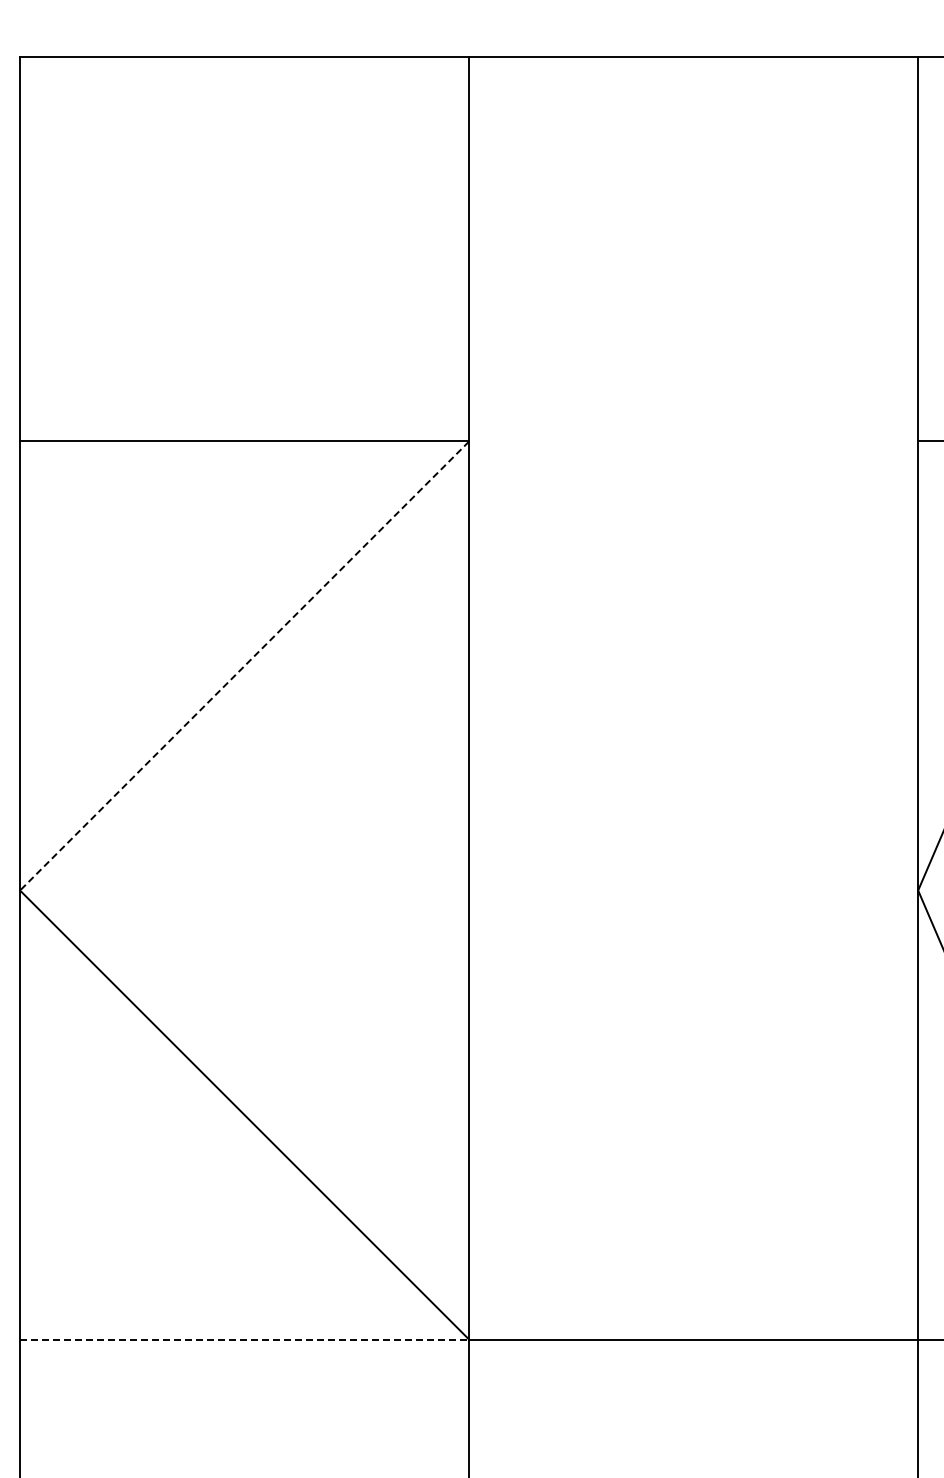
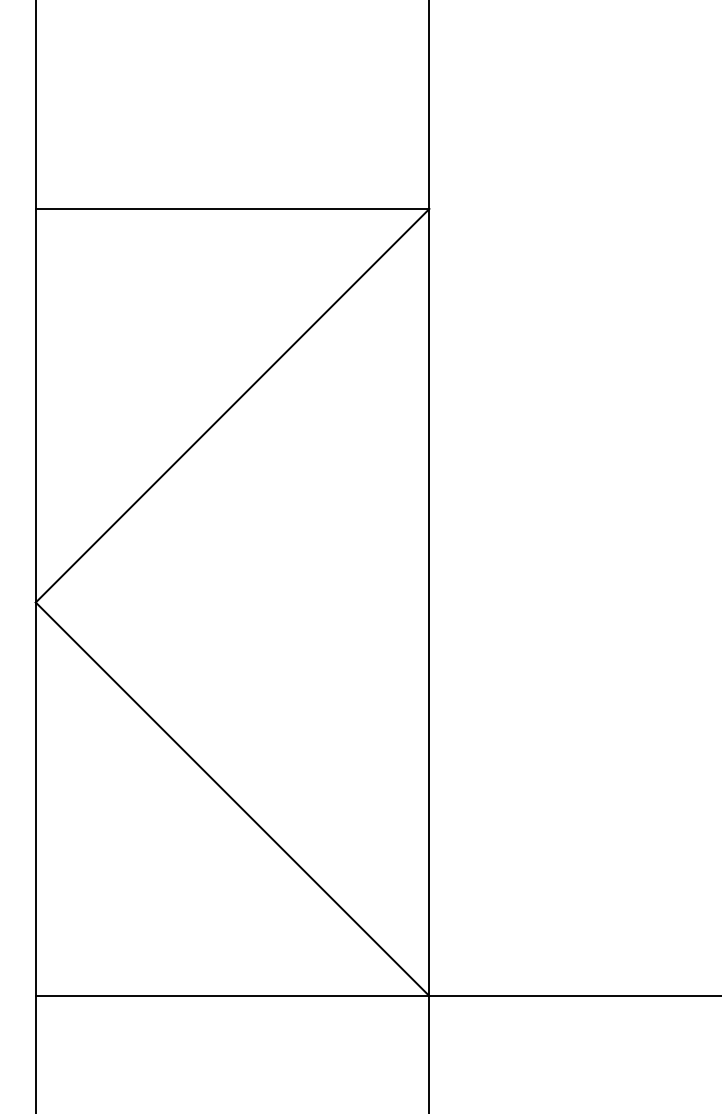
line: (244, 666) -> (232, 406), dashed -> solid
line: (244, 1339) -> (232, 996), dashed -> solid

